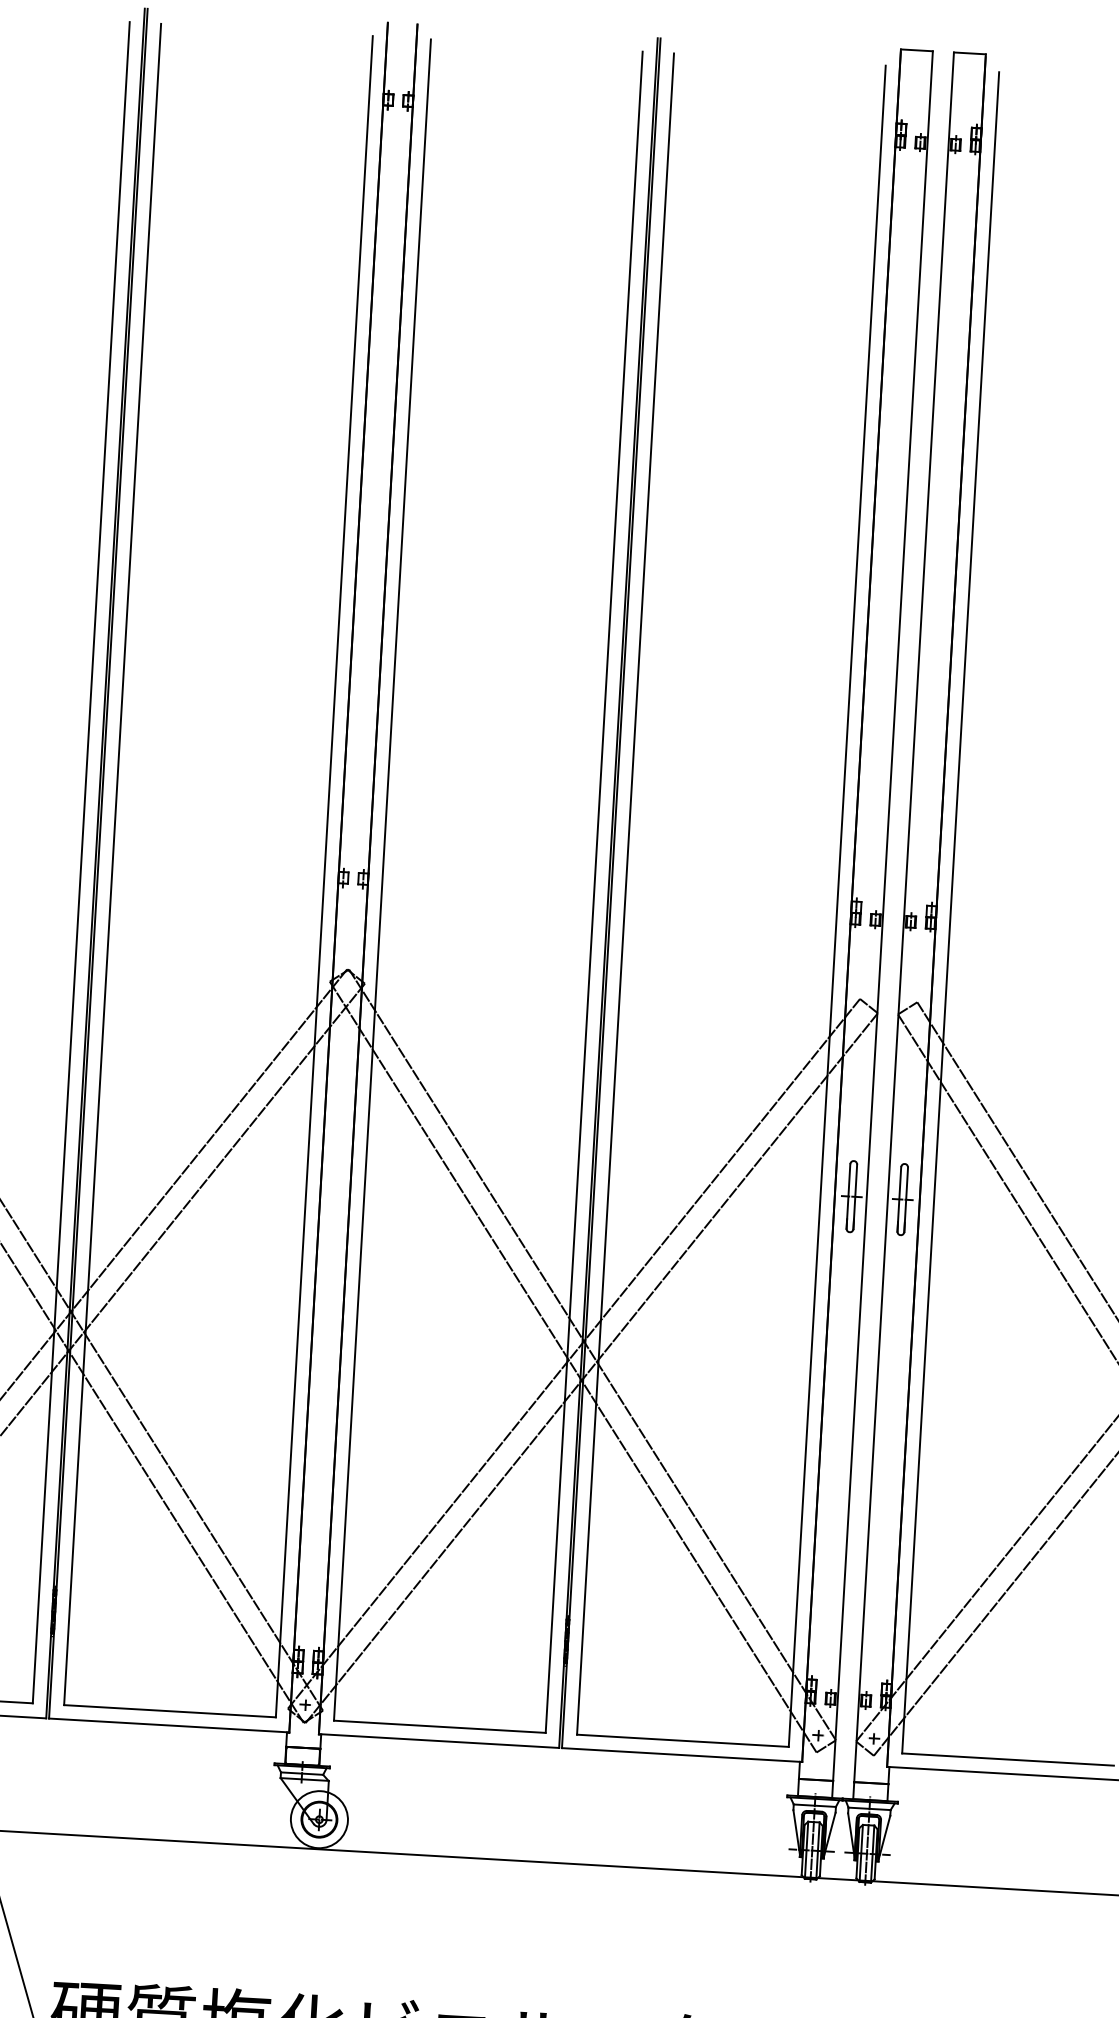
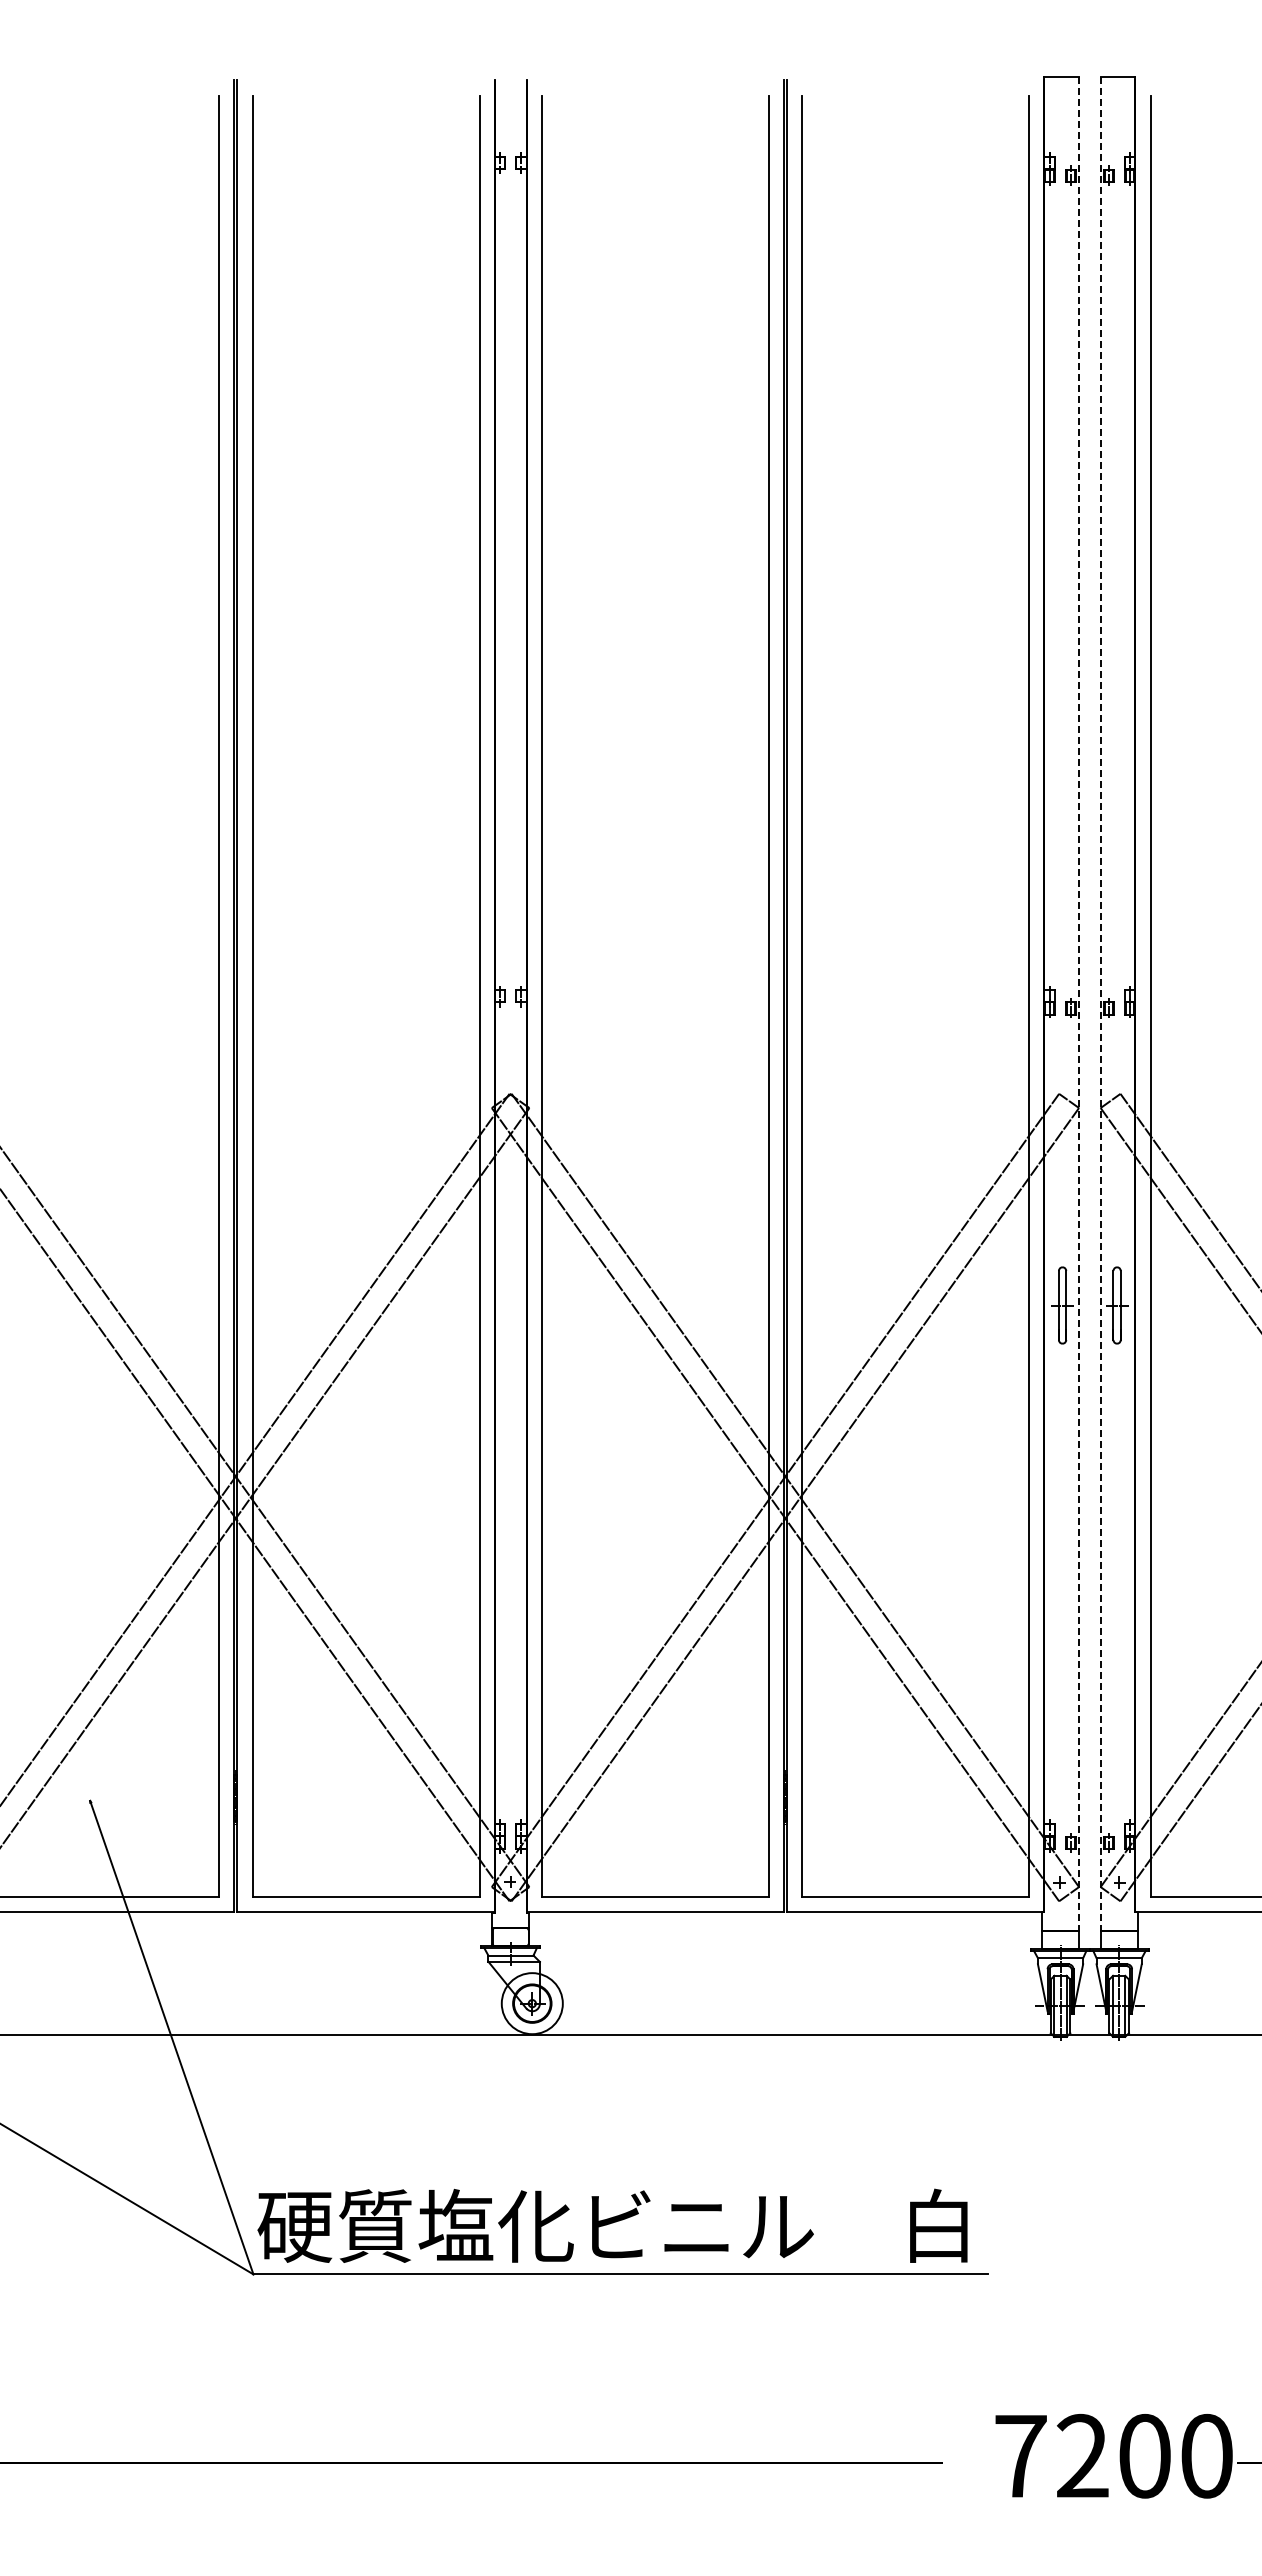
line: (882, 916) -> (1078, 1004), solid -> dashed
line: (904, 917) -> (1101, 1004), solid -> dashed

